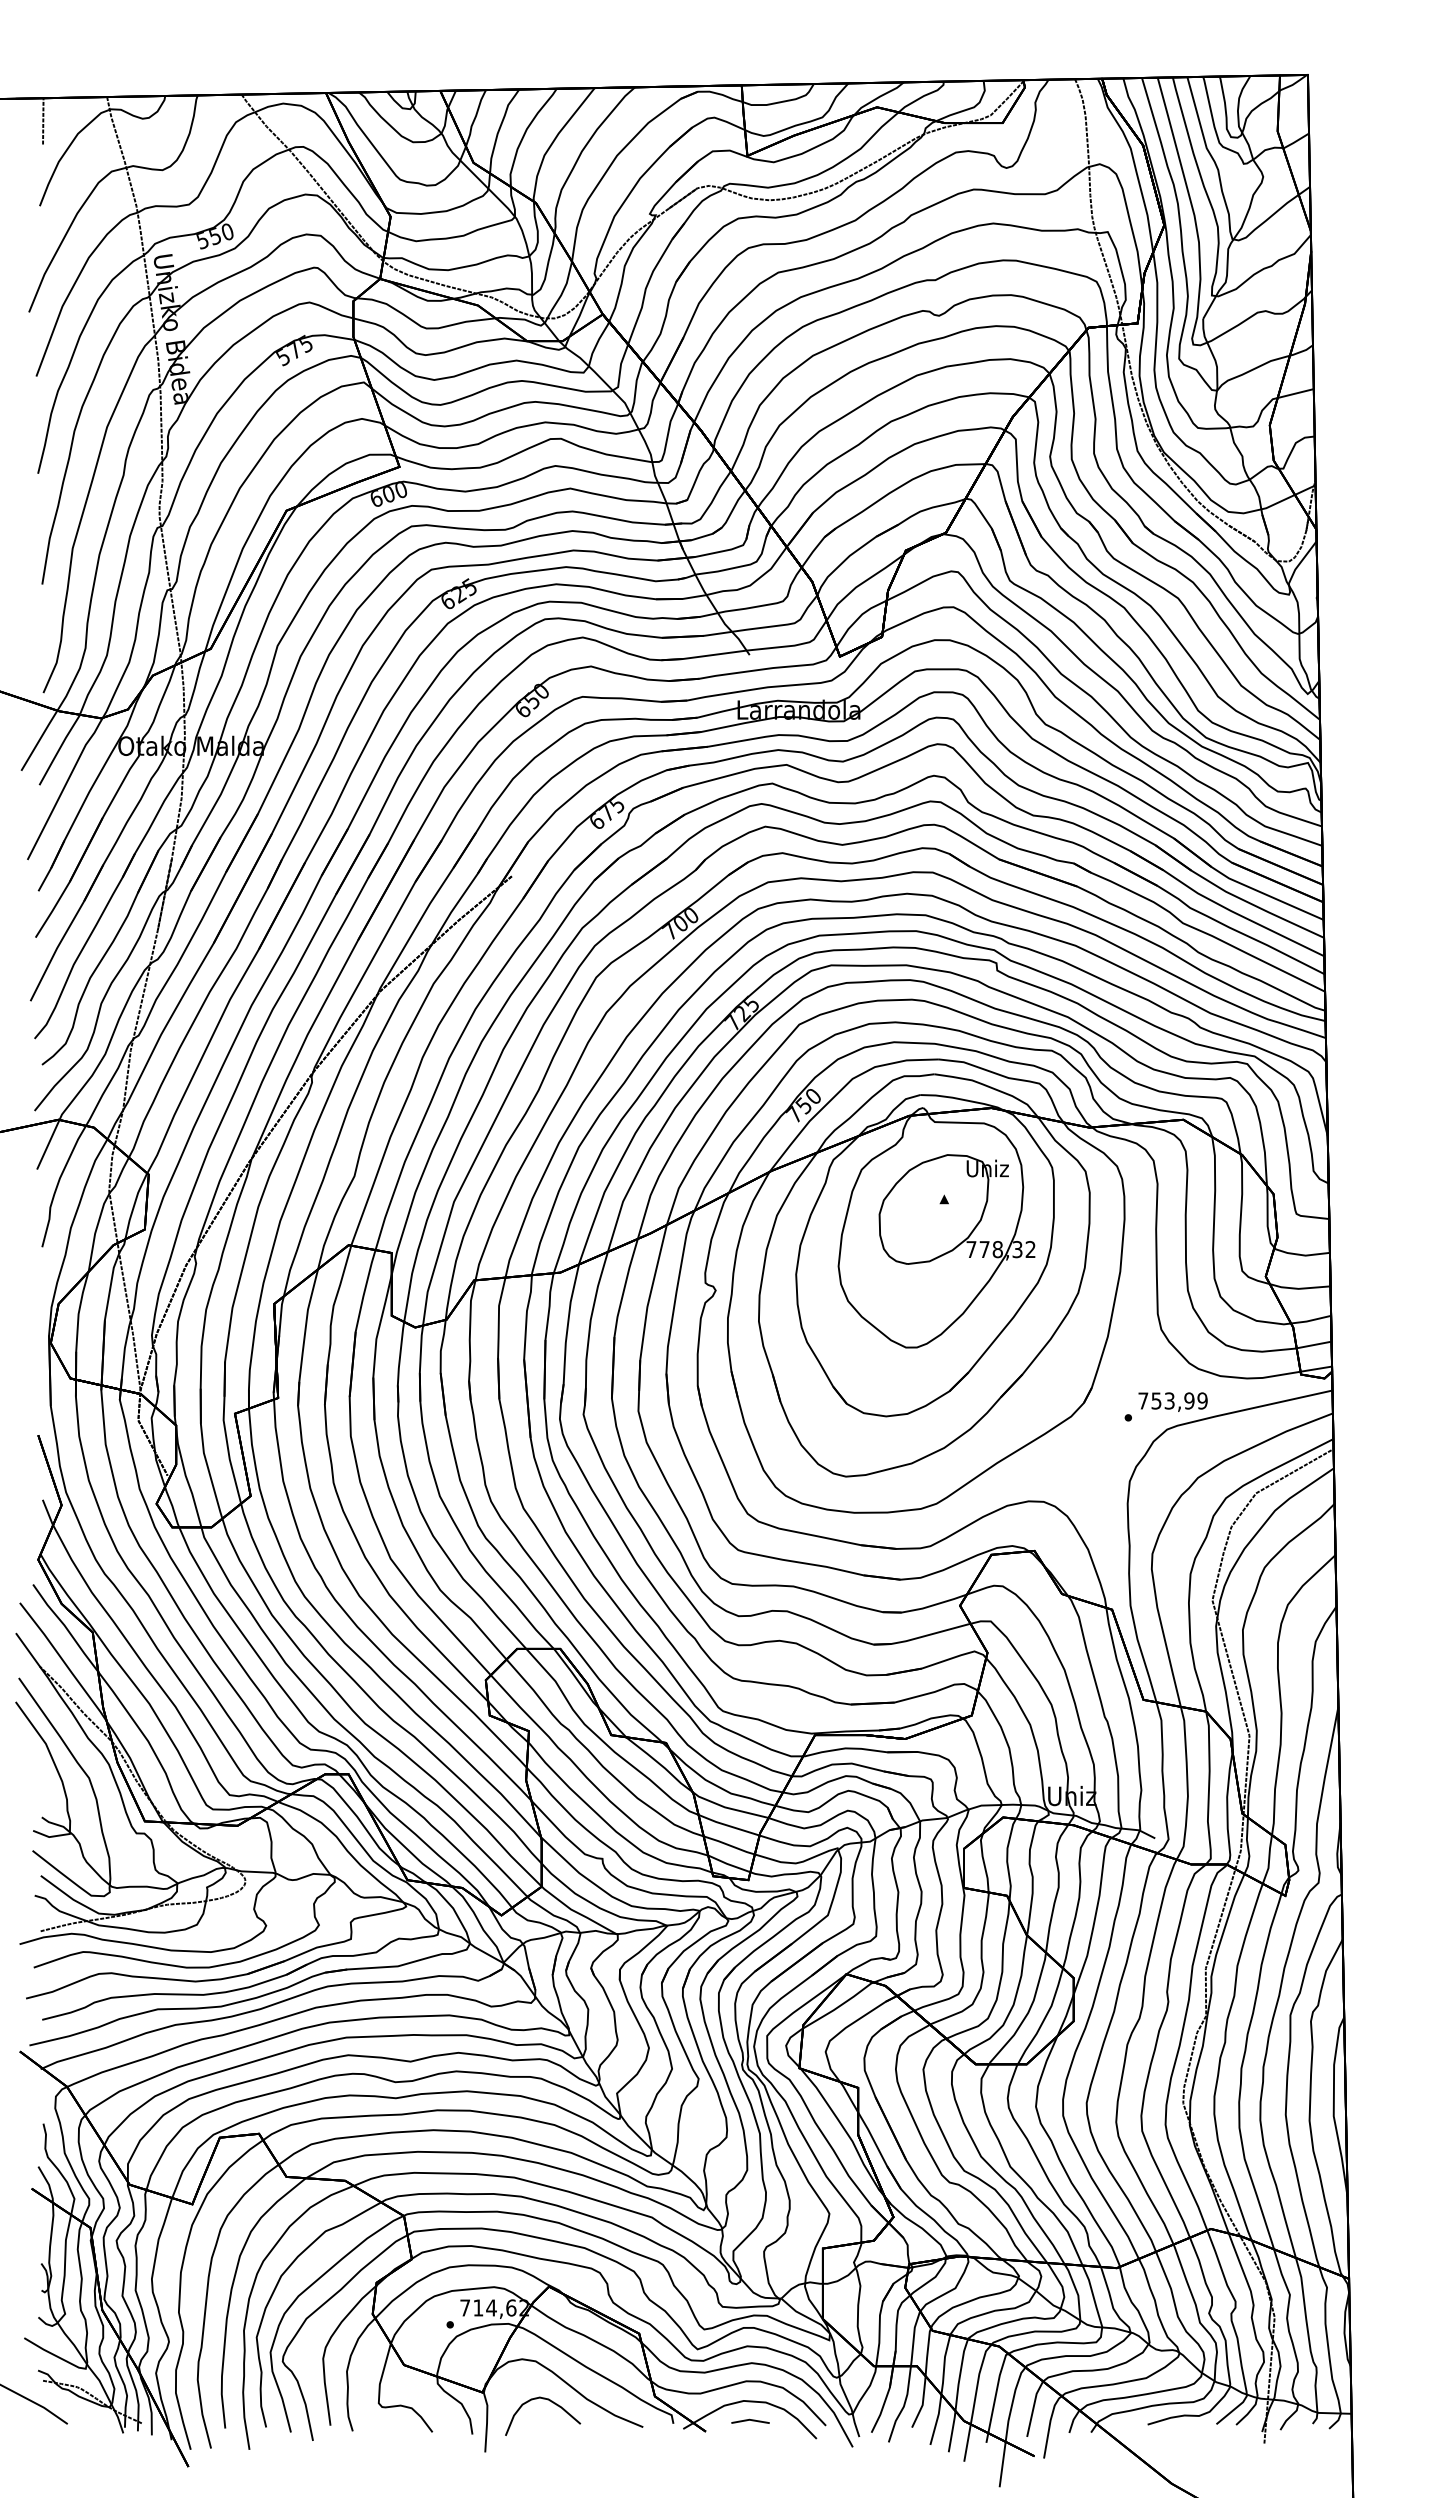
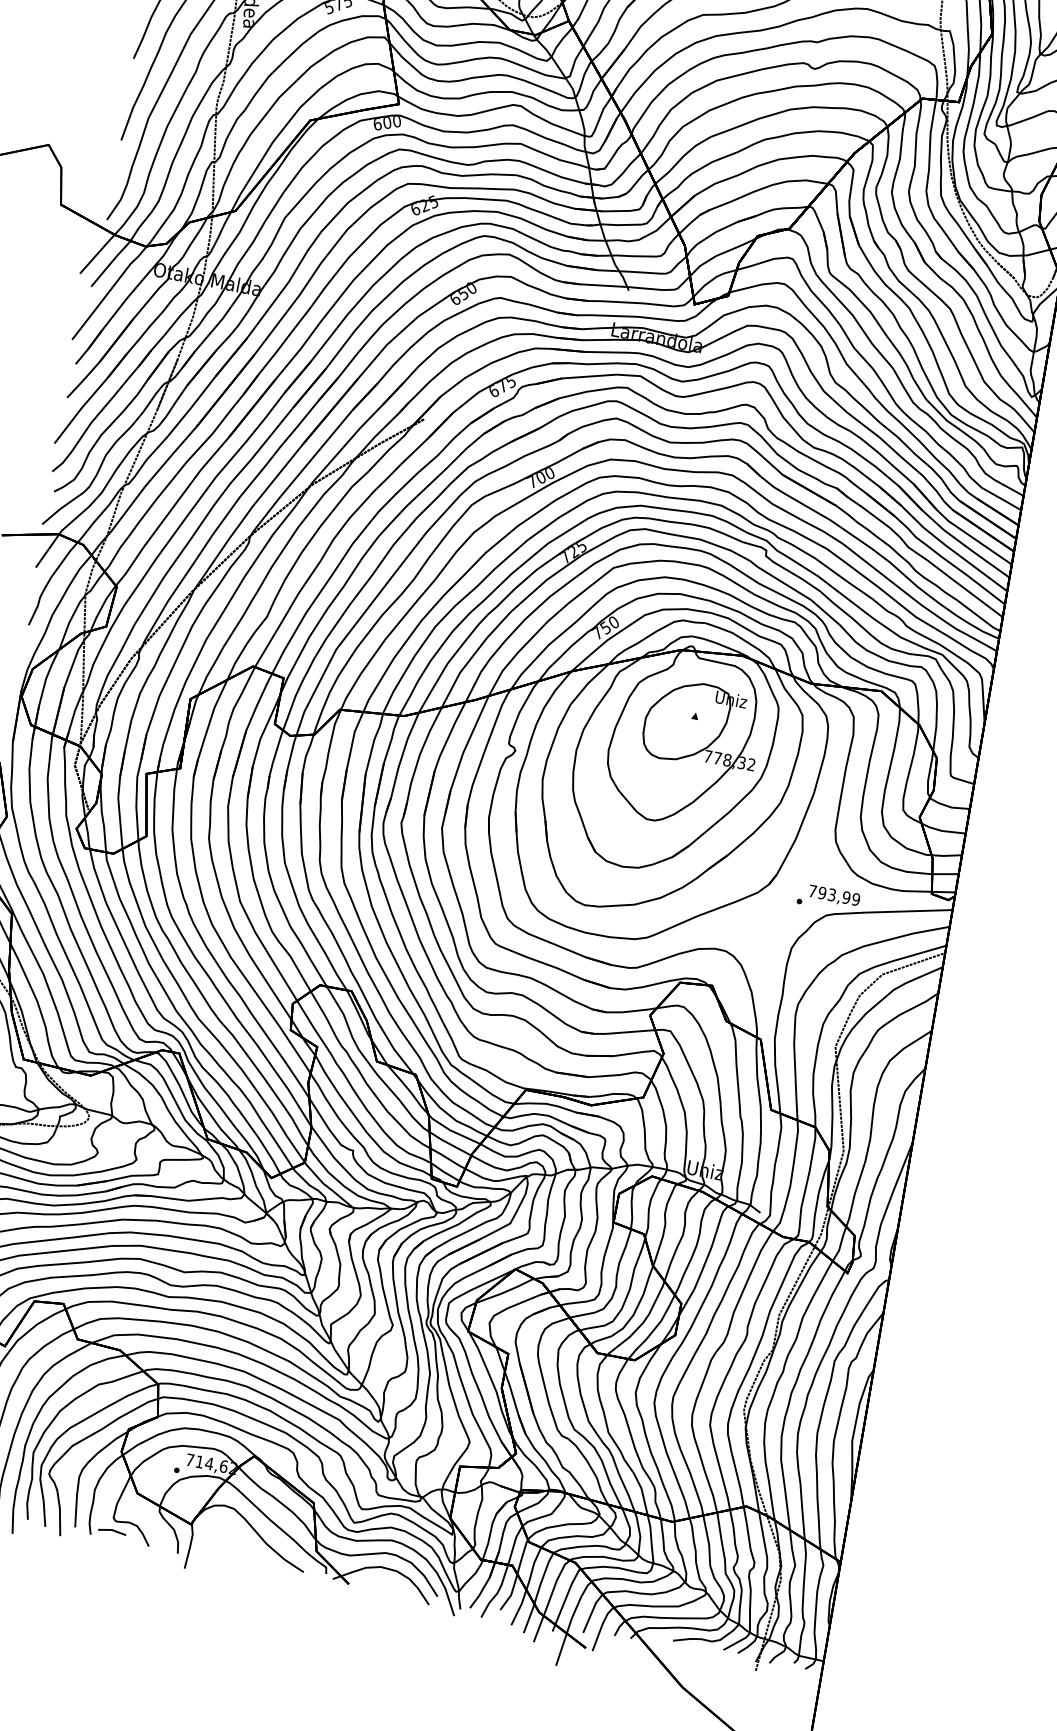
text: (1156, 1400) -> (822, 892), 753,99 -> 793,99
curve: (549, 2401) -> (238, 1540), removed
line: (750, 2420) -> (112, 1530), moved

